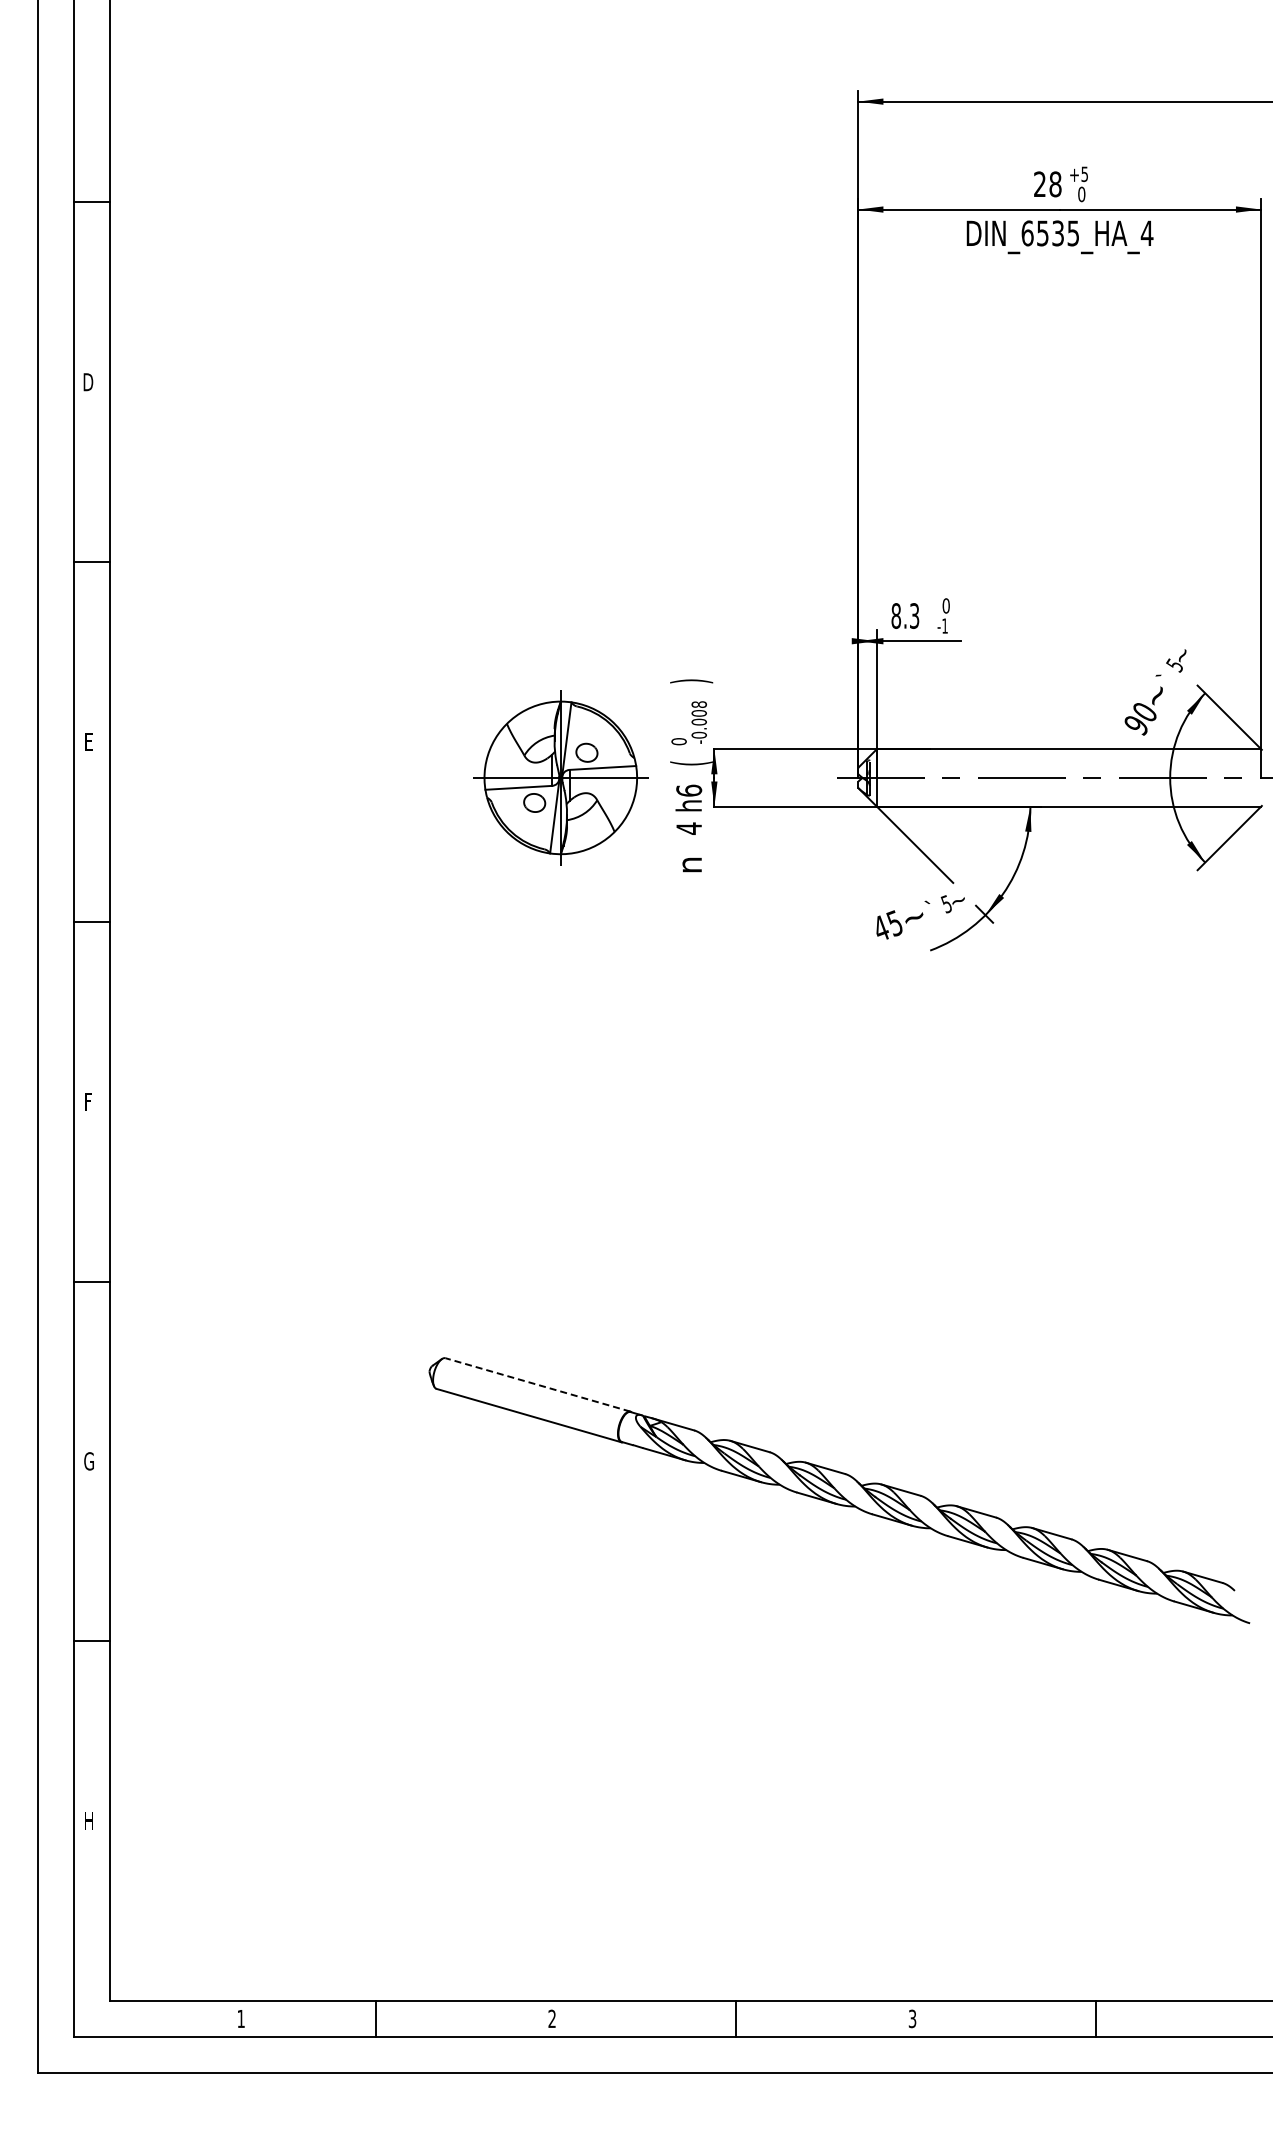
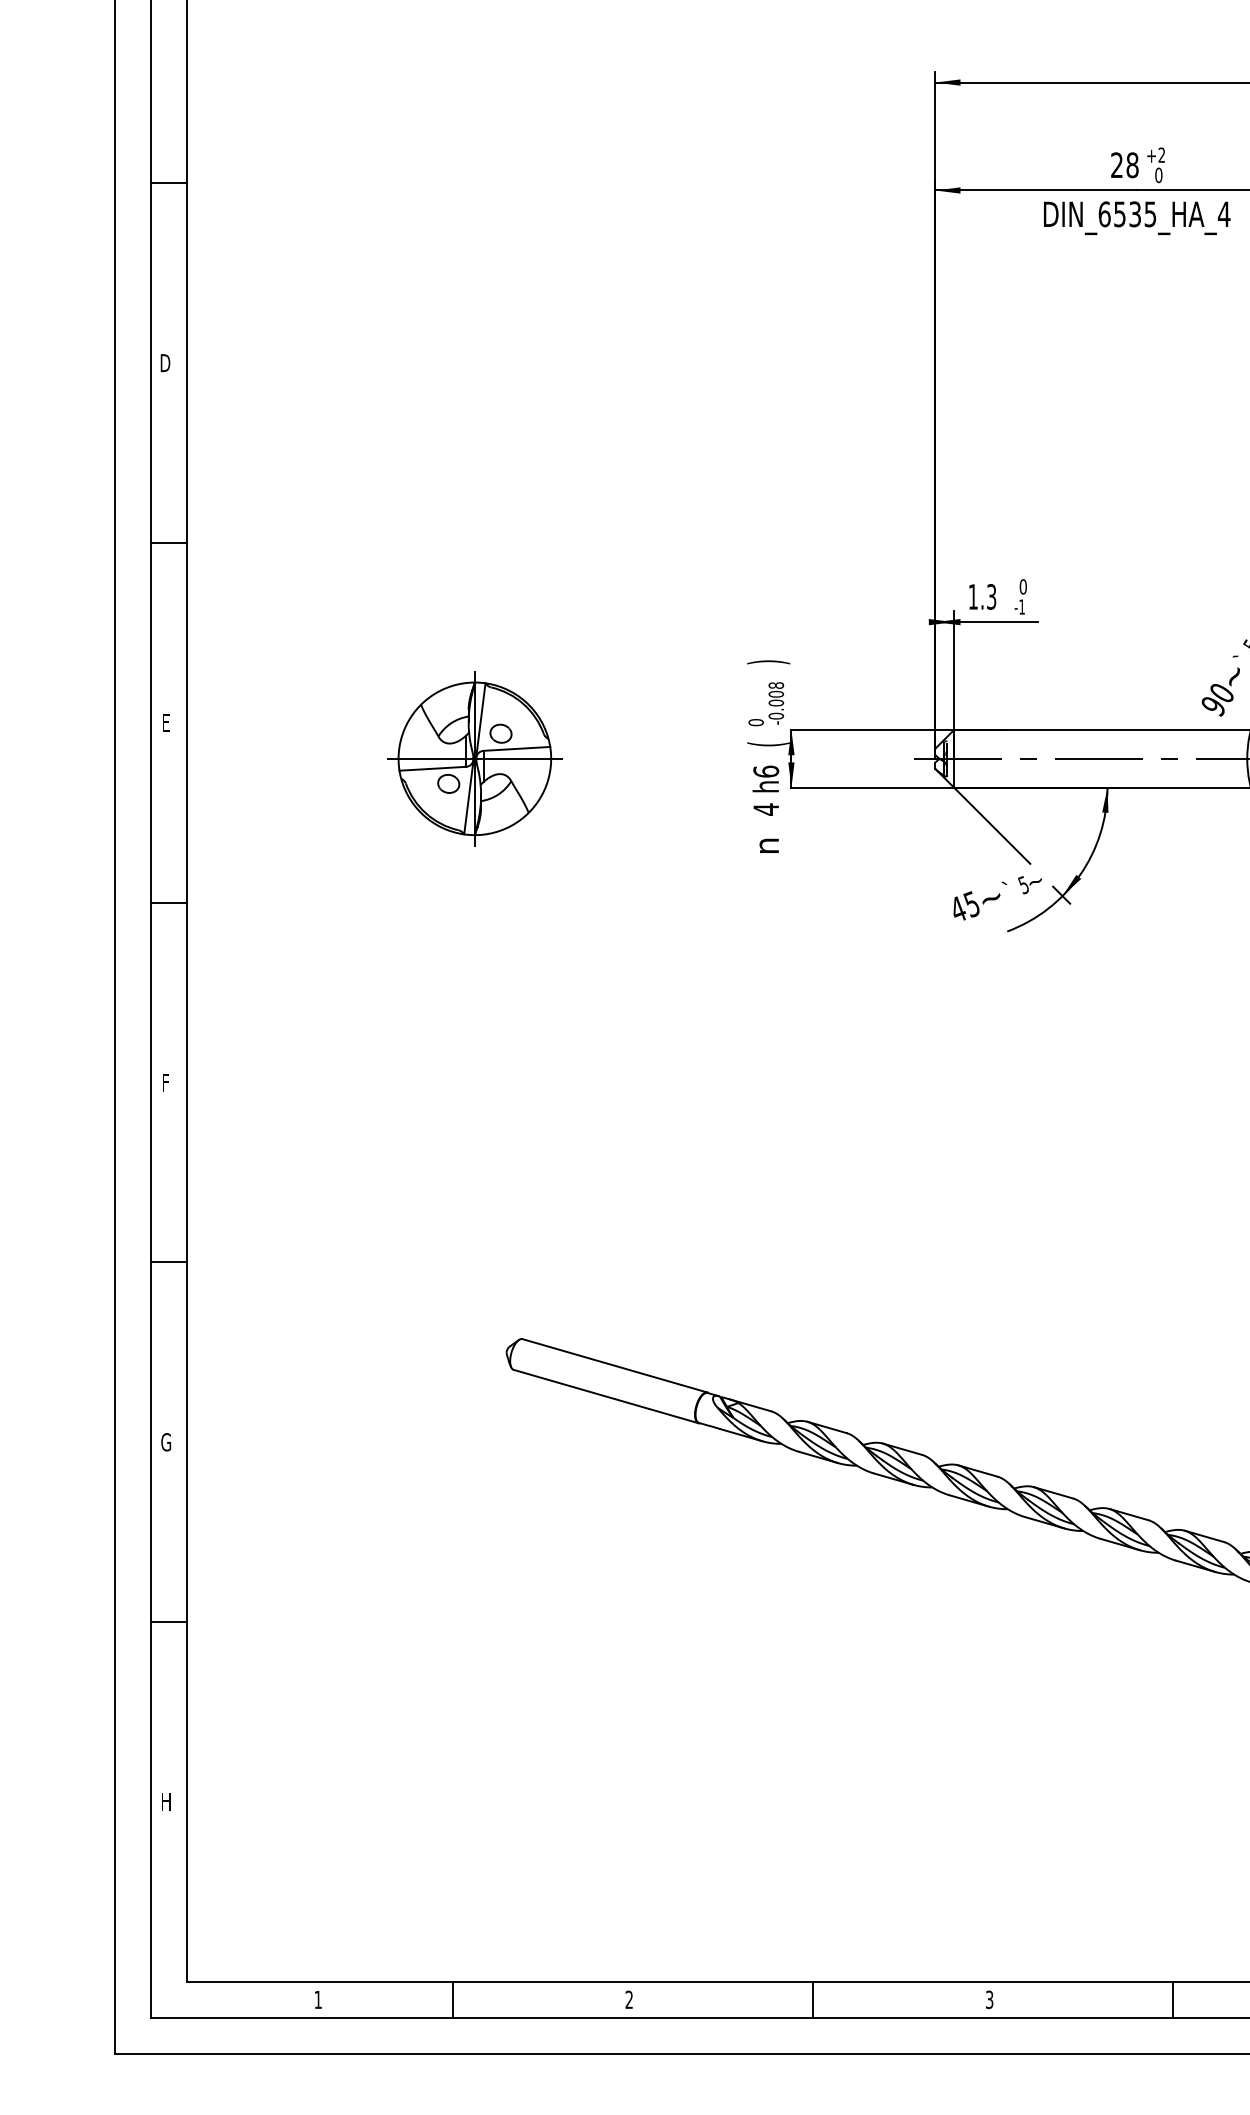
text: (1084, 174) -> (1161, 155), +5 -> +2
text: (896, 615) -> (973, 596), 8.3 -> 1.3
part: (560, 777) -> (474, 758), moved
line: (537, 1384) -> (614, 1365), dashed -> solid

